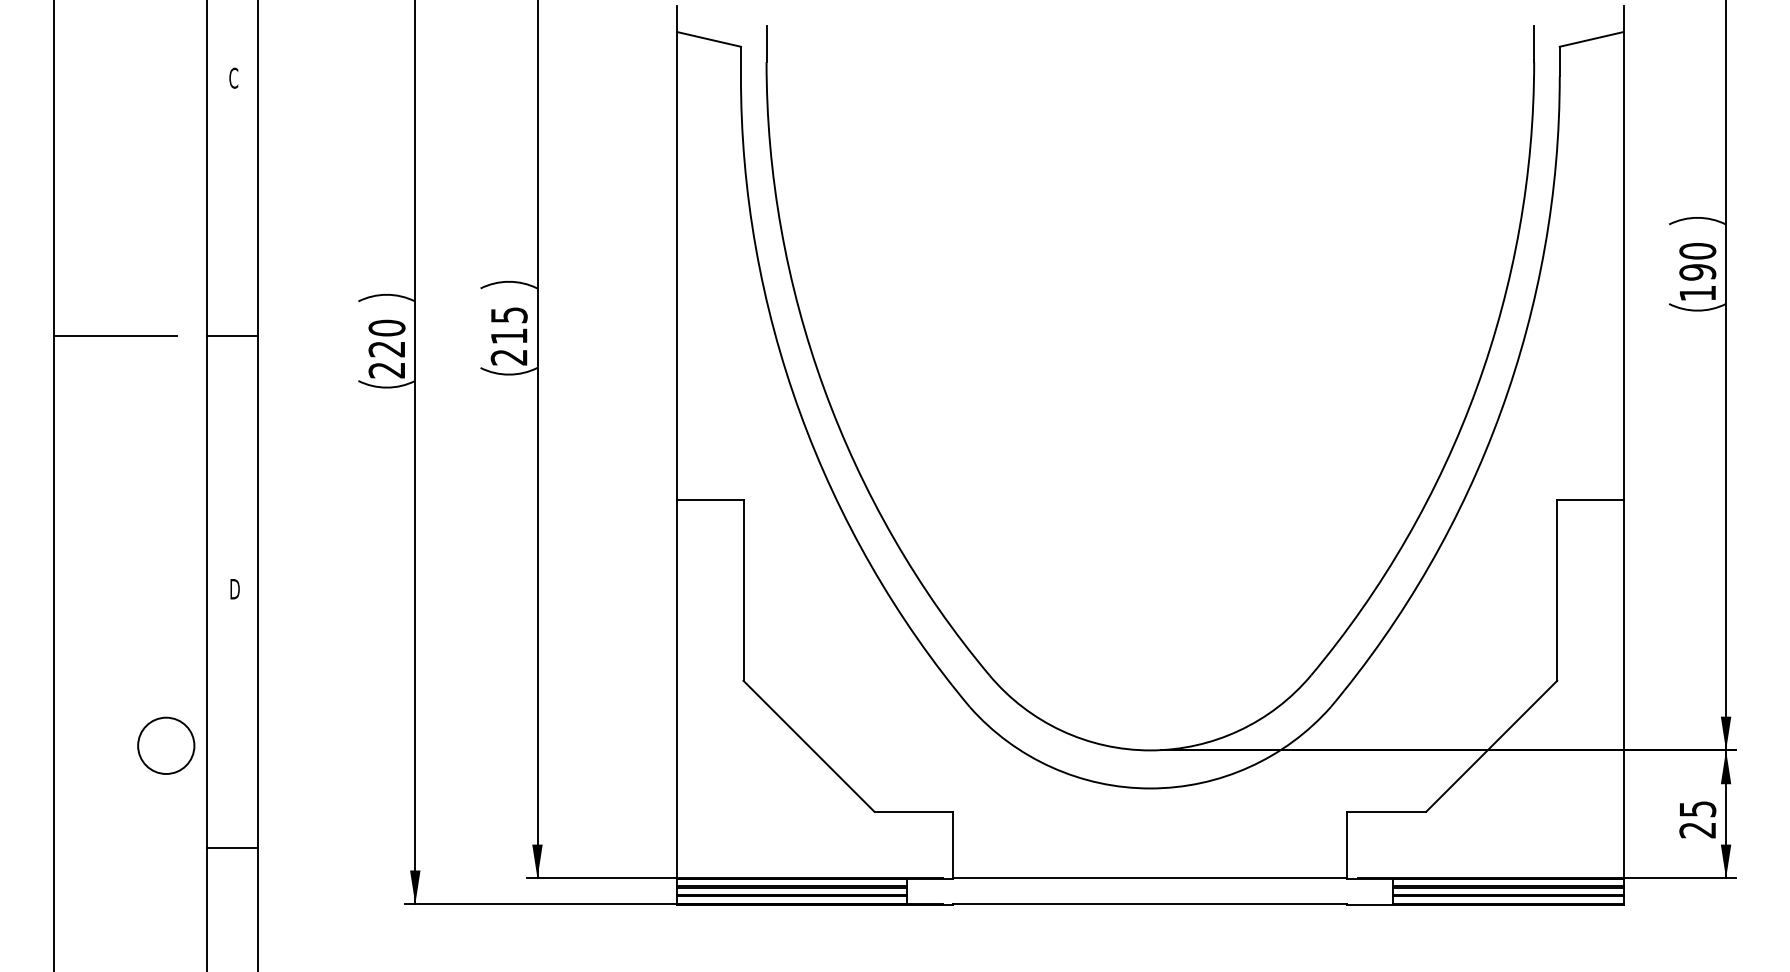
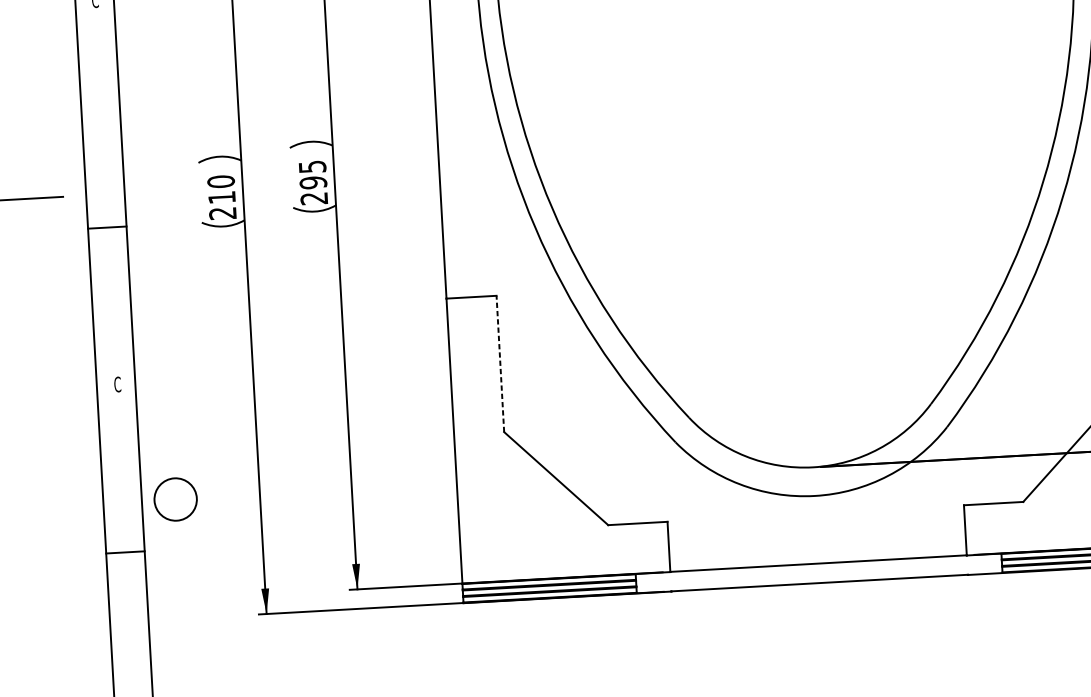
line: (232, 336) -> (107, 227), moved
text: (508, 336) -> (312, 182), 215 -> 295
text: (386, 349) -> (221, 197), 220 -> 210
text: (234, 588) -> (117, 384), D -> C
line: (743, 590) -> (500, 364), solid -> dashed
circle: (166, 745) -> (175, 499), moved
line: (232, 848) -> (125, 552), moved

